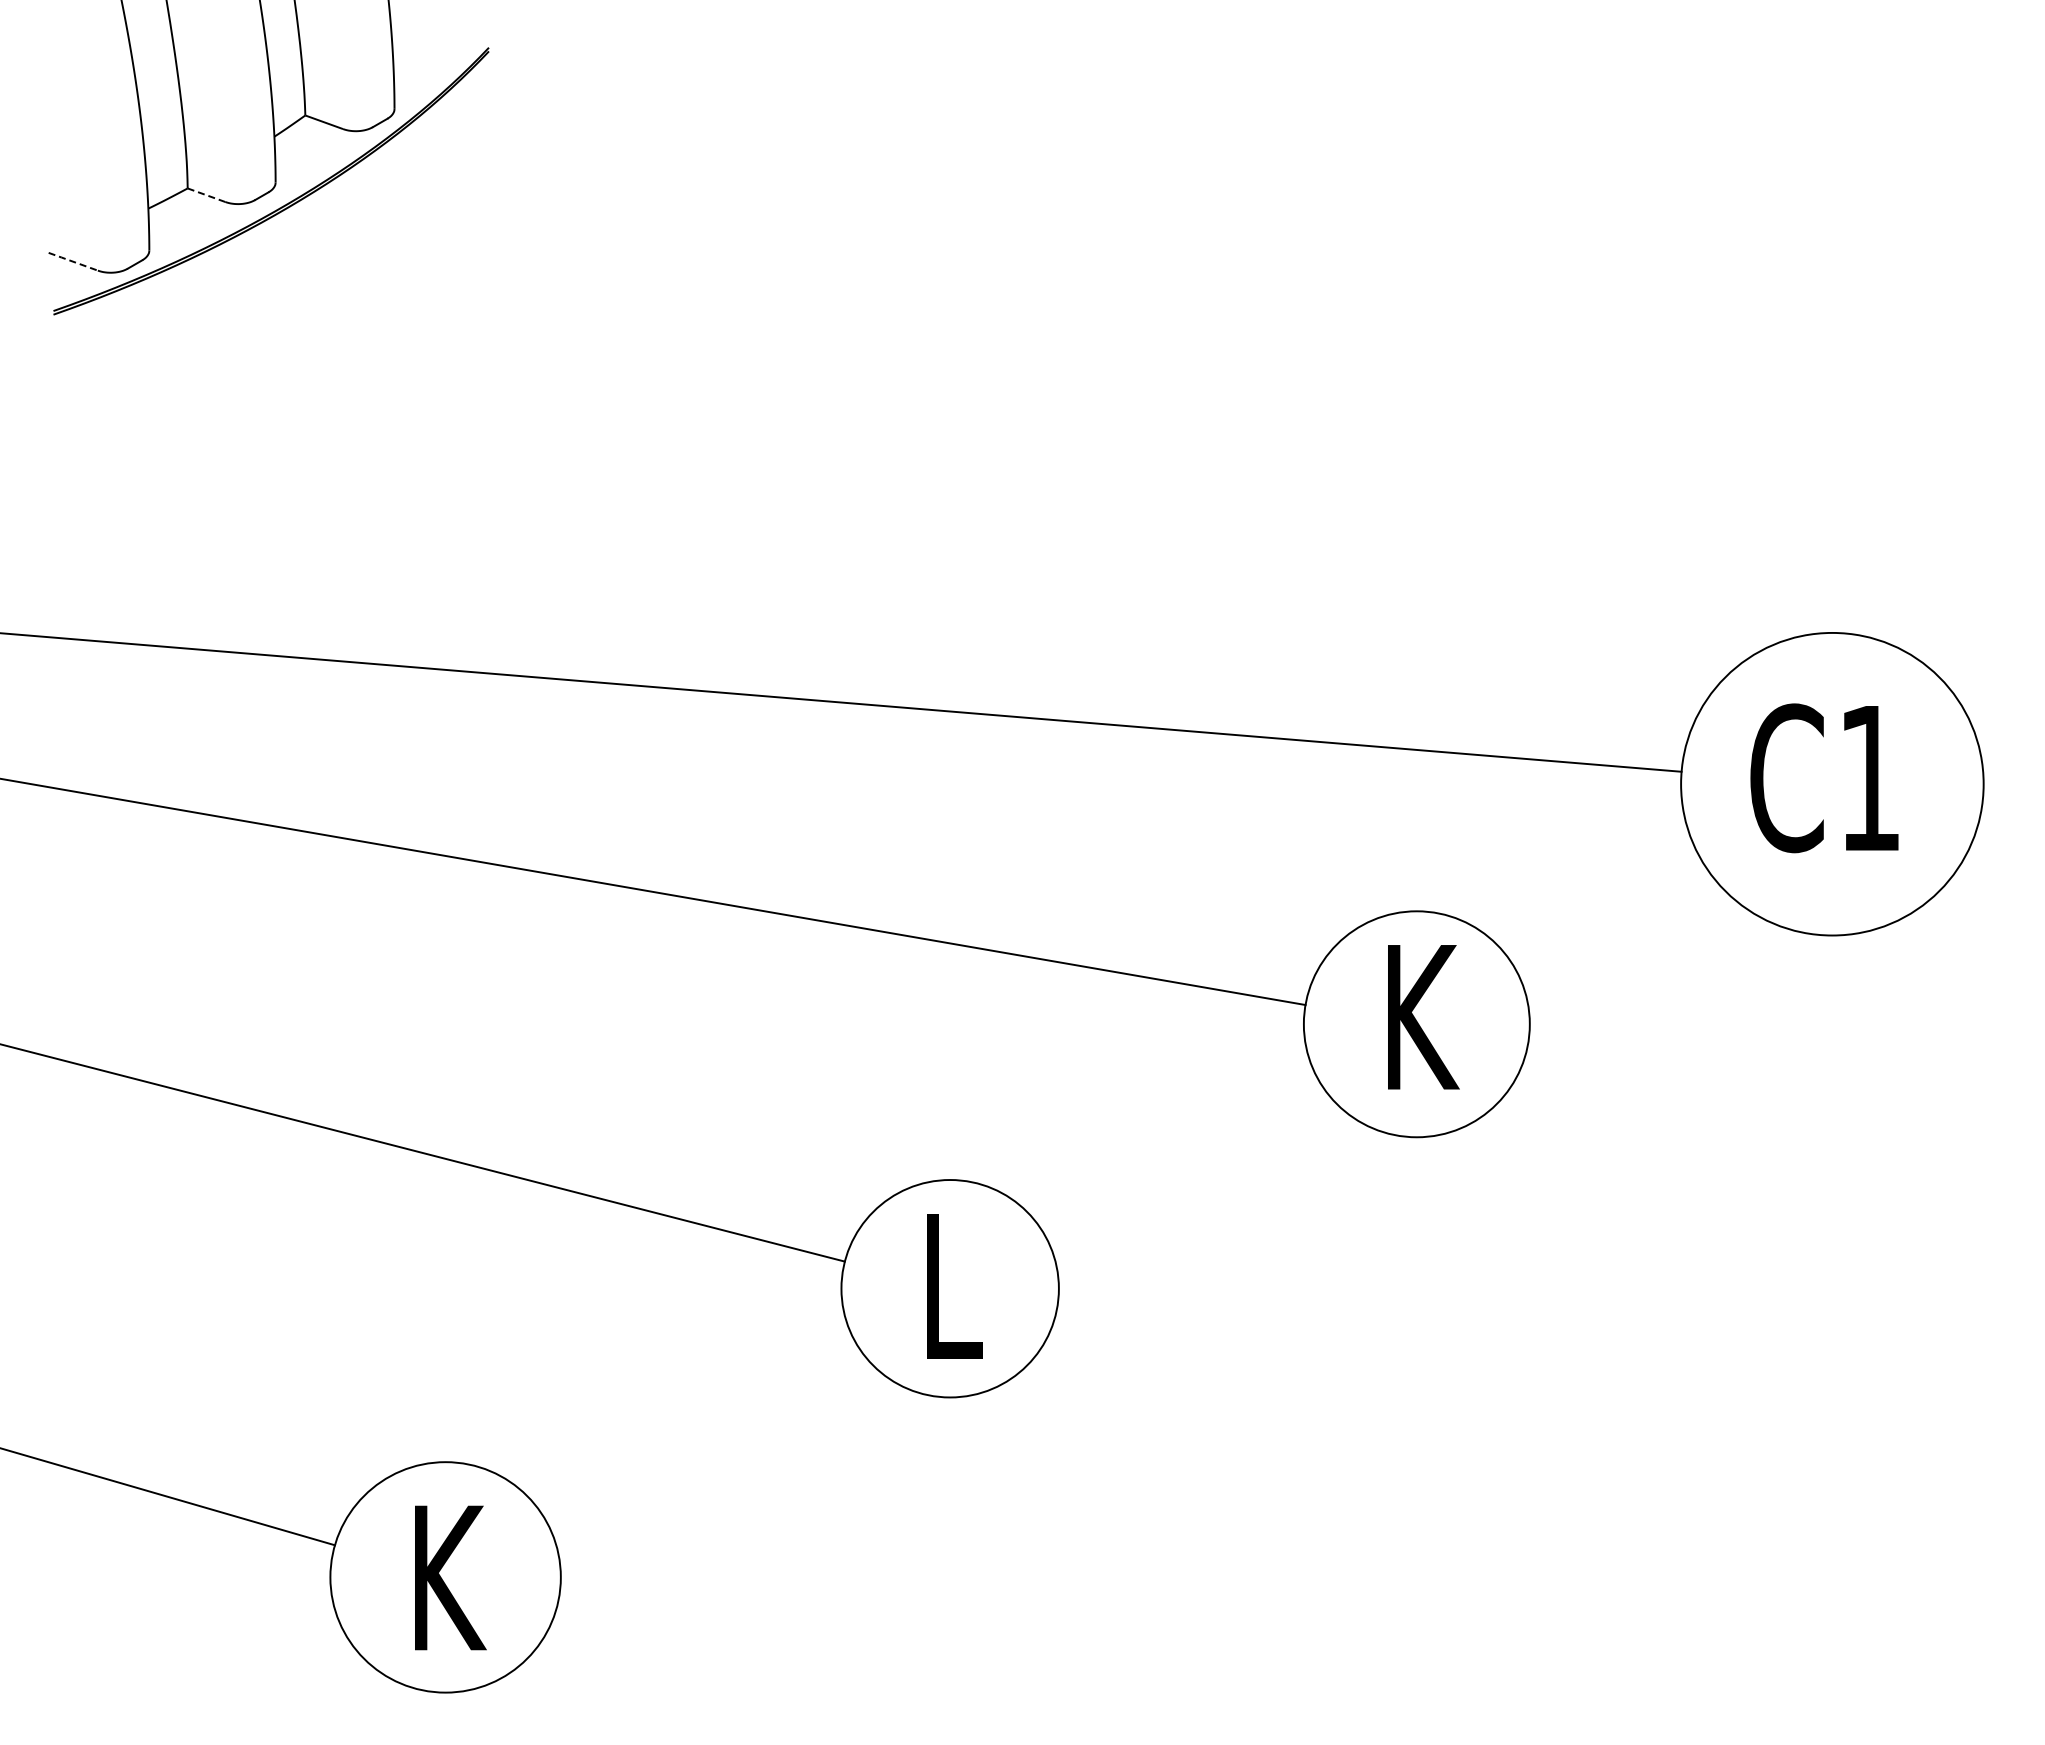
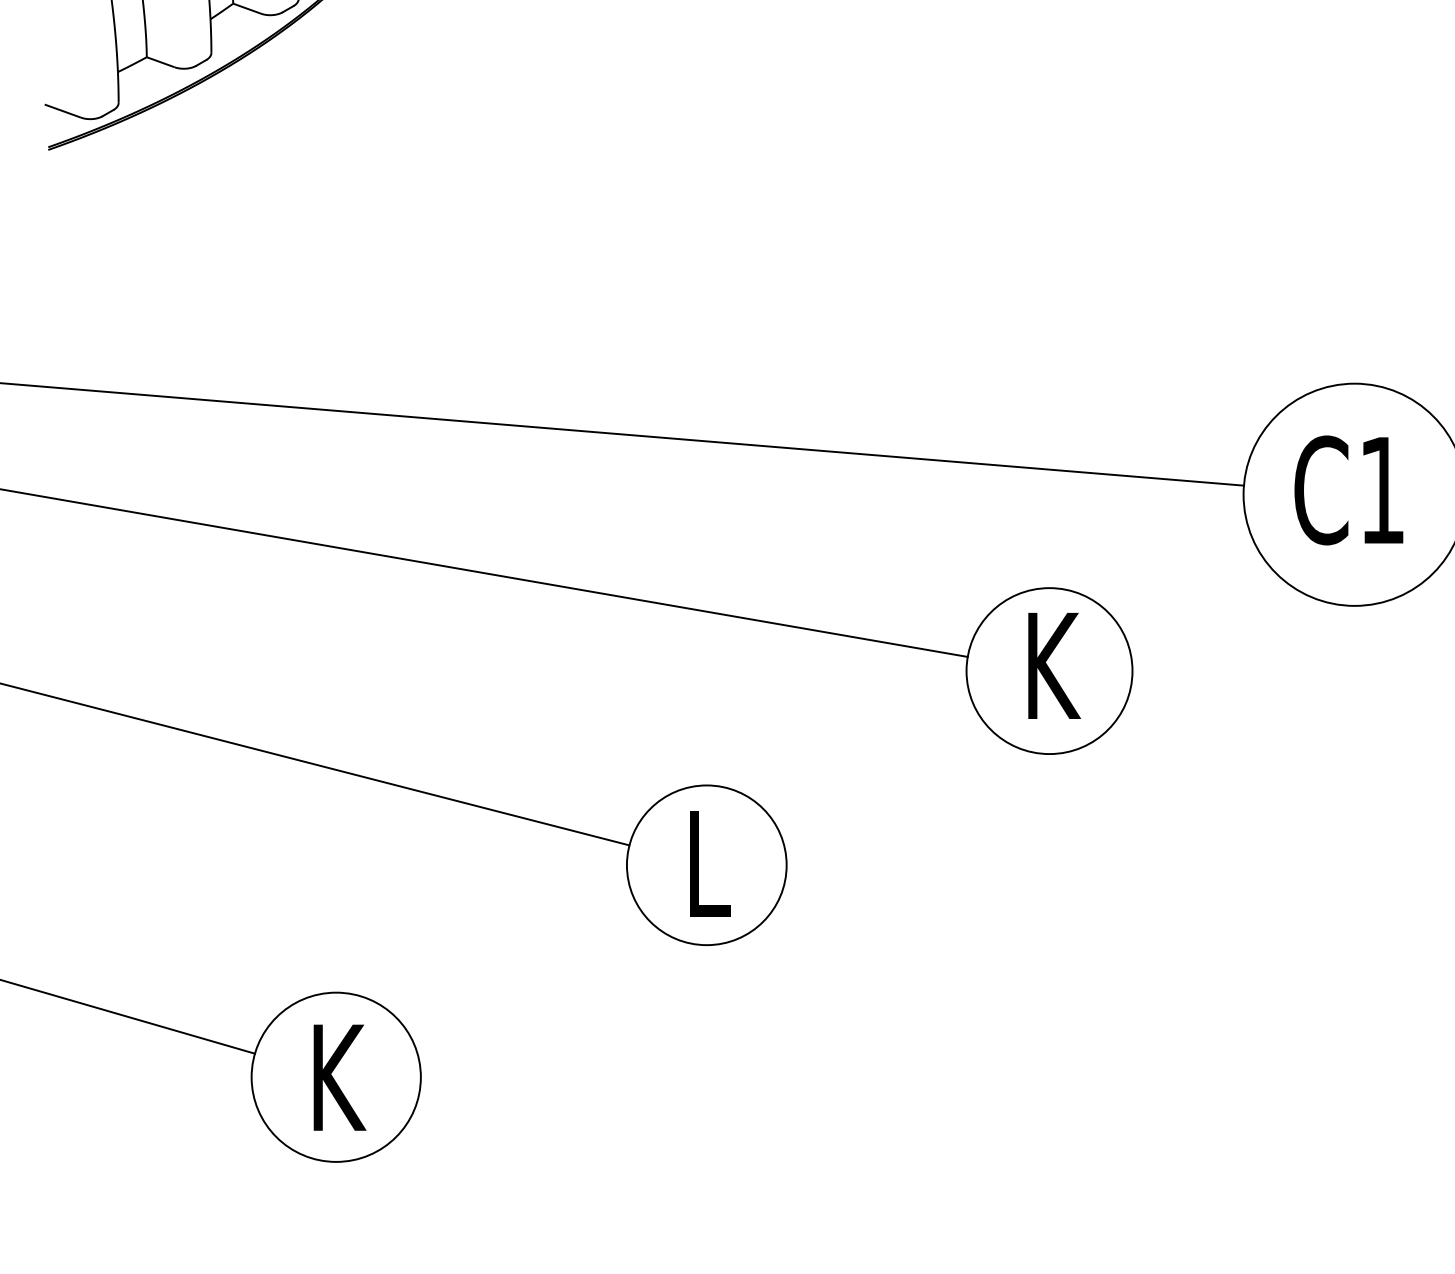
line: (206, 195) -> (160, 62), dashed -> solid
line: (72, 261) -> (62, 110), dashed -> solid

